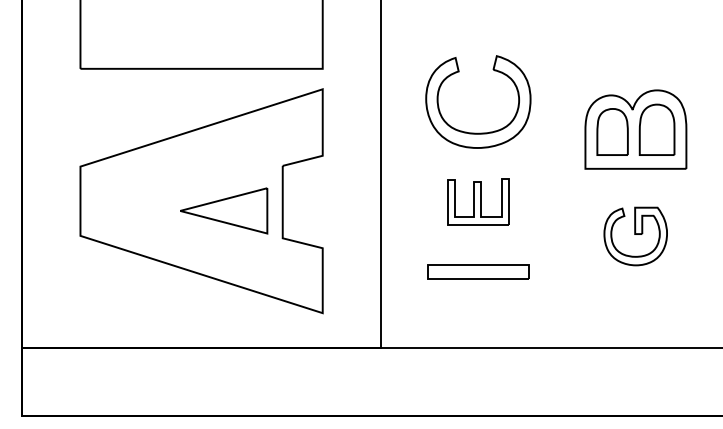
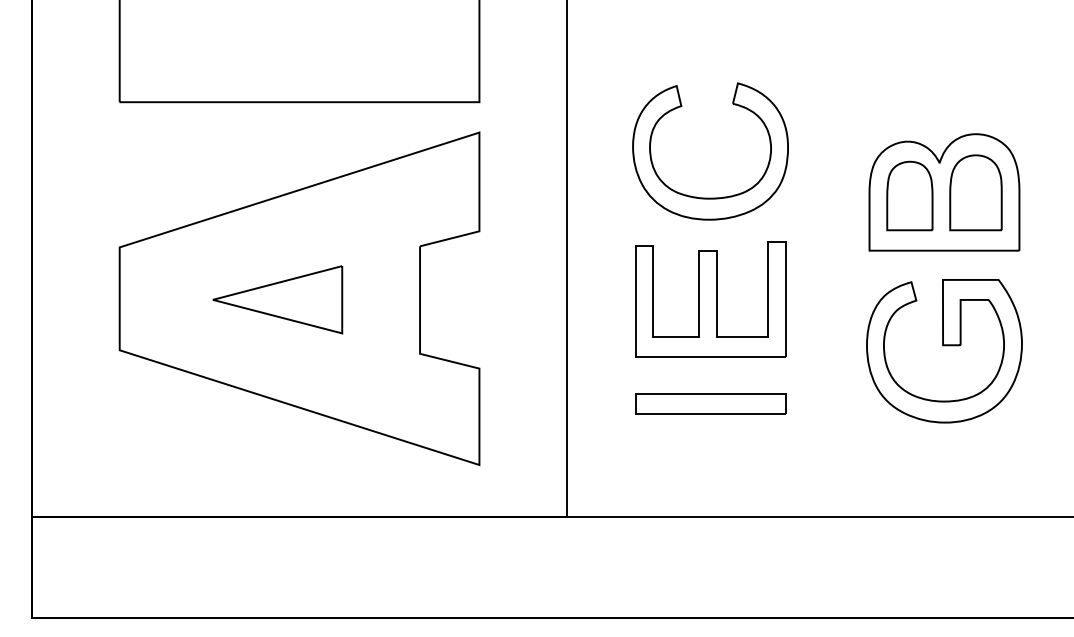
part: (478, 201) -> (710, 299), size x1.67
part: (224, 210) -> (278, 299), moved
part: (635, 236) -> (943, 351), size x1.67

